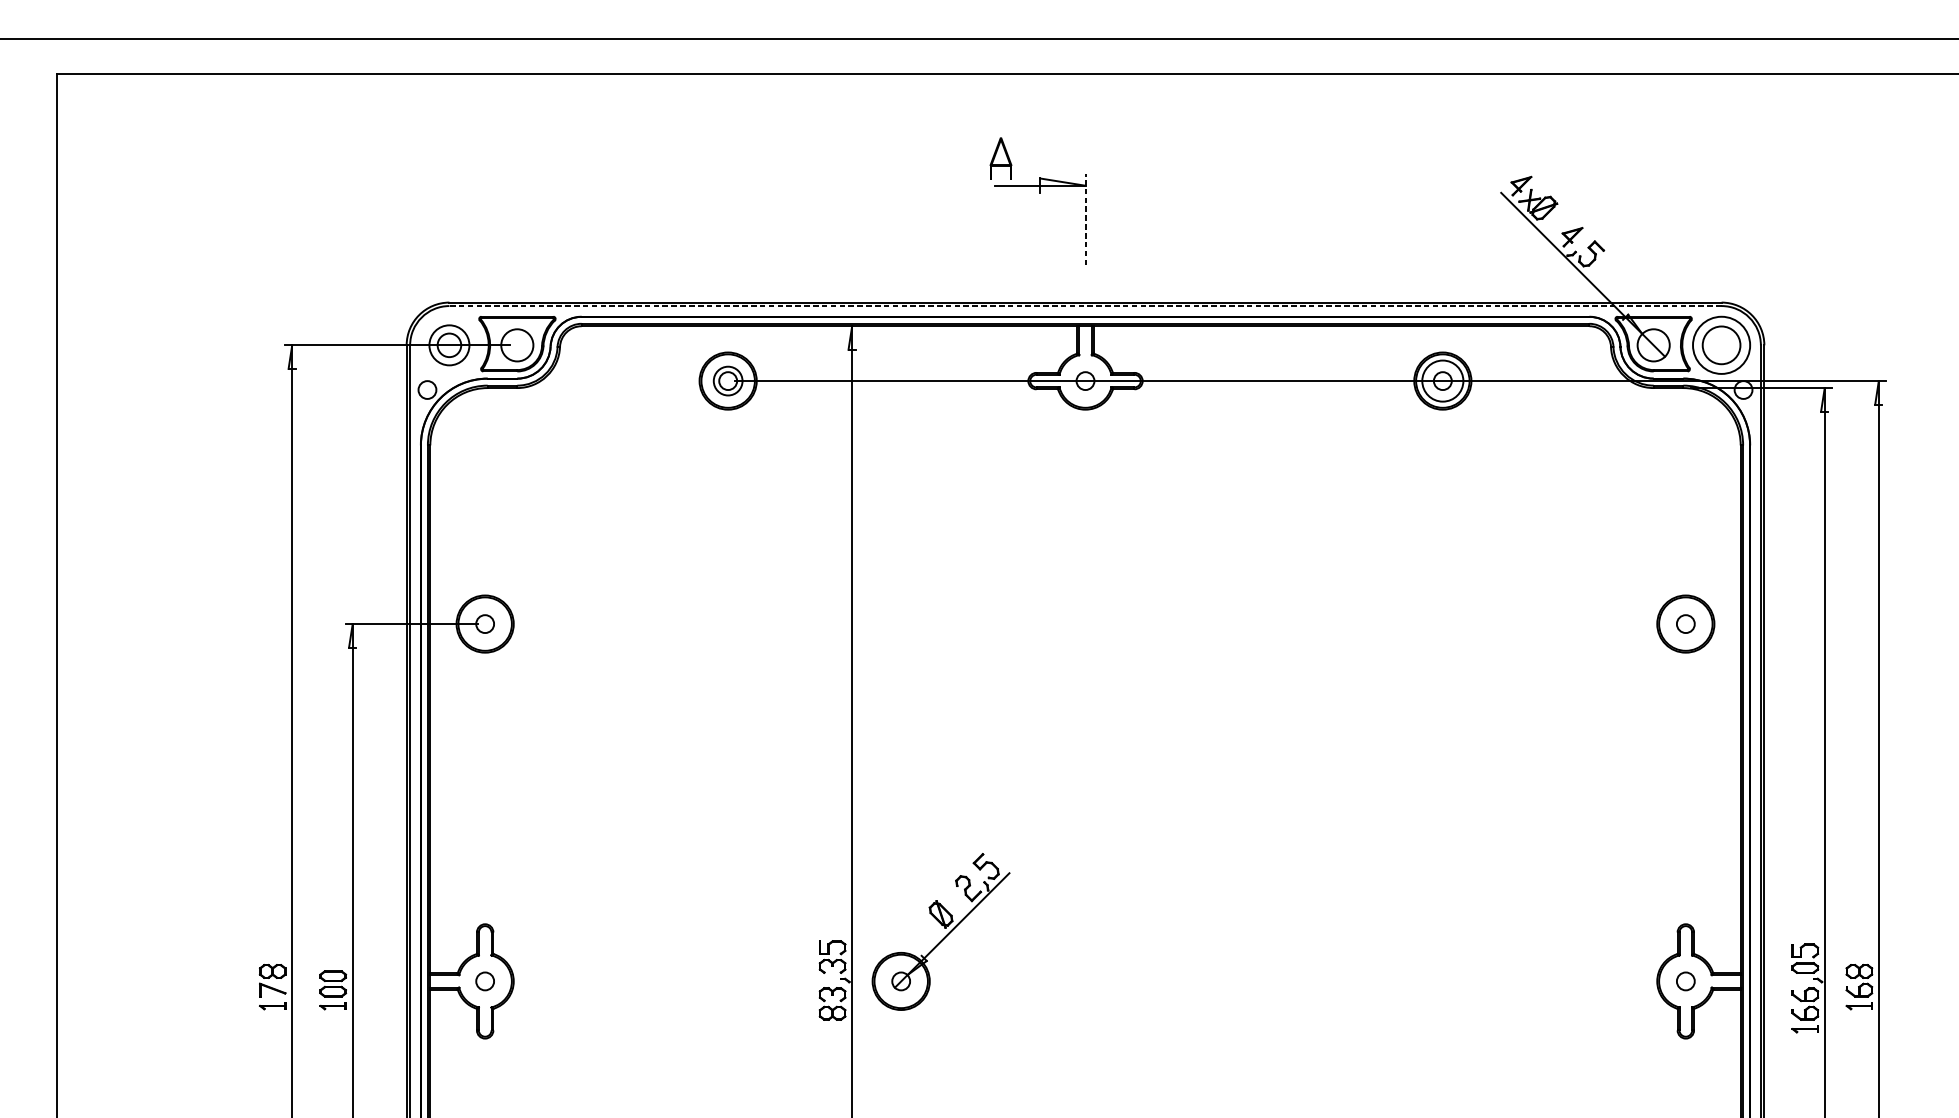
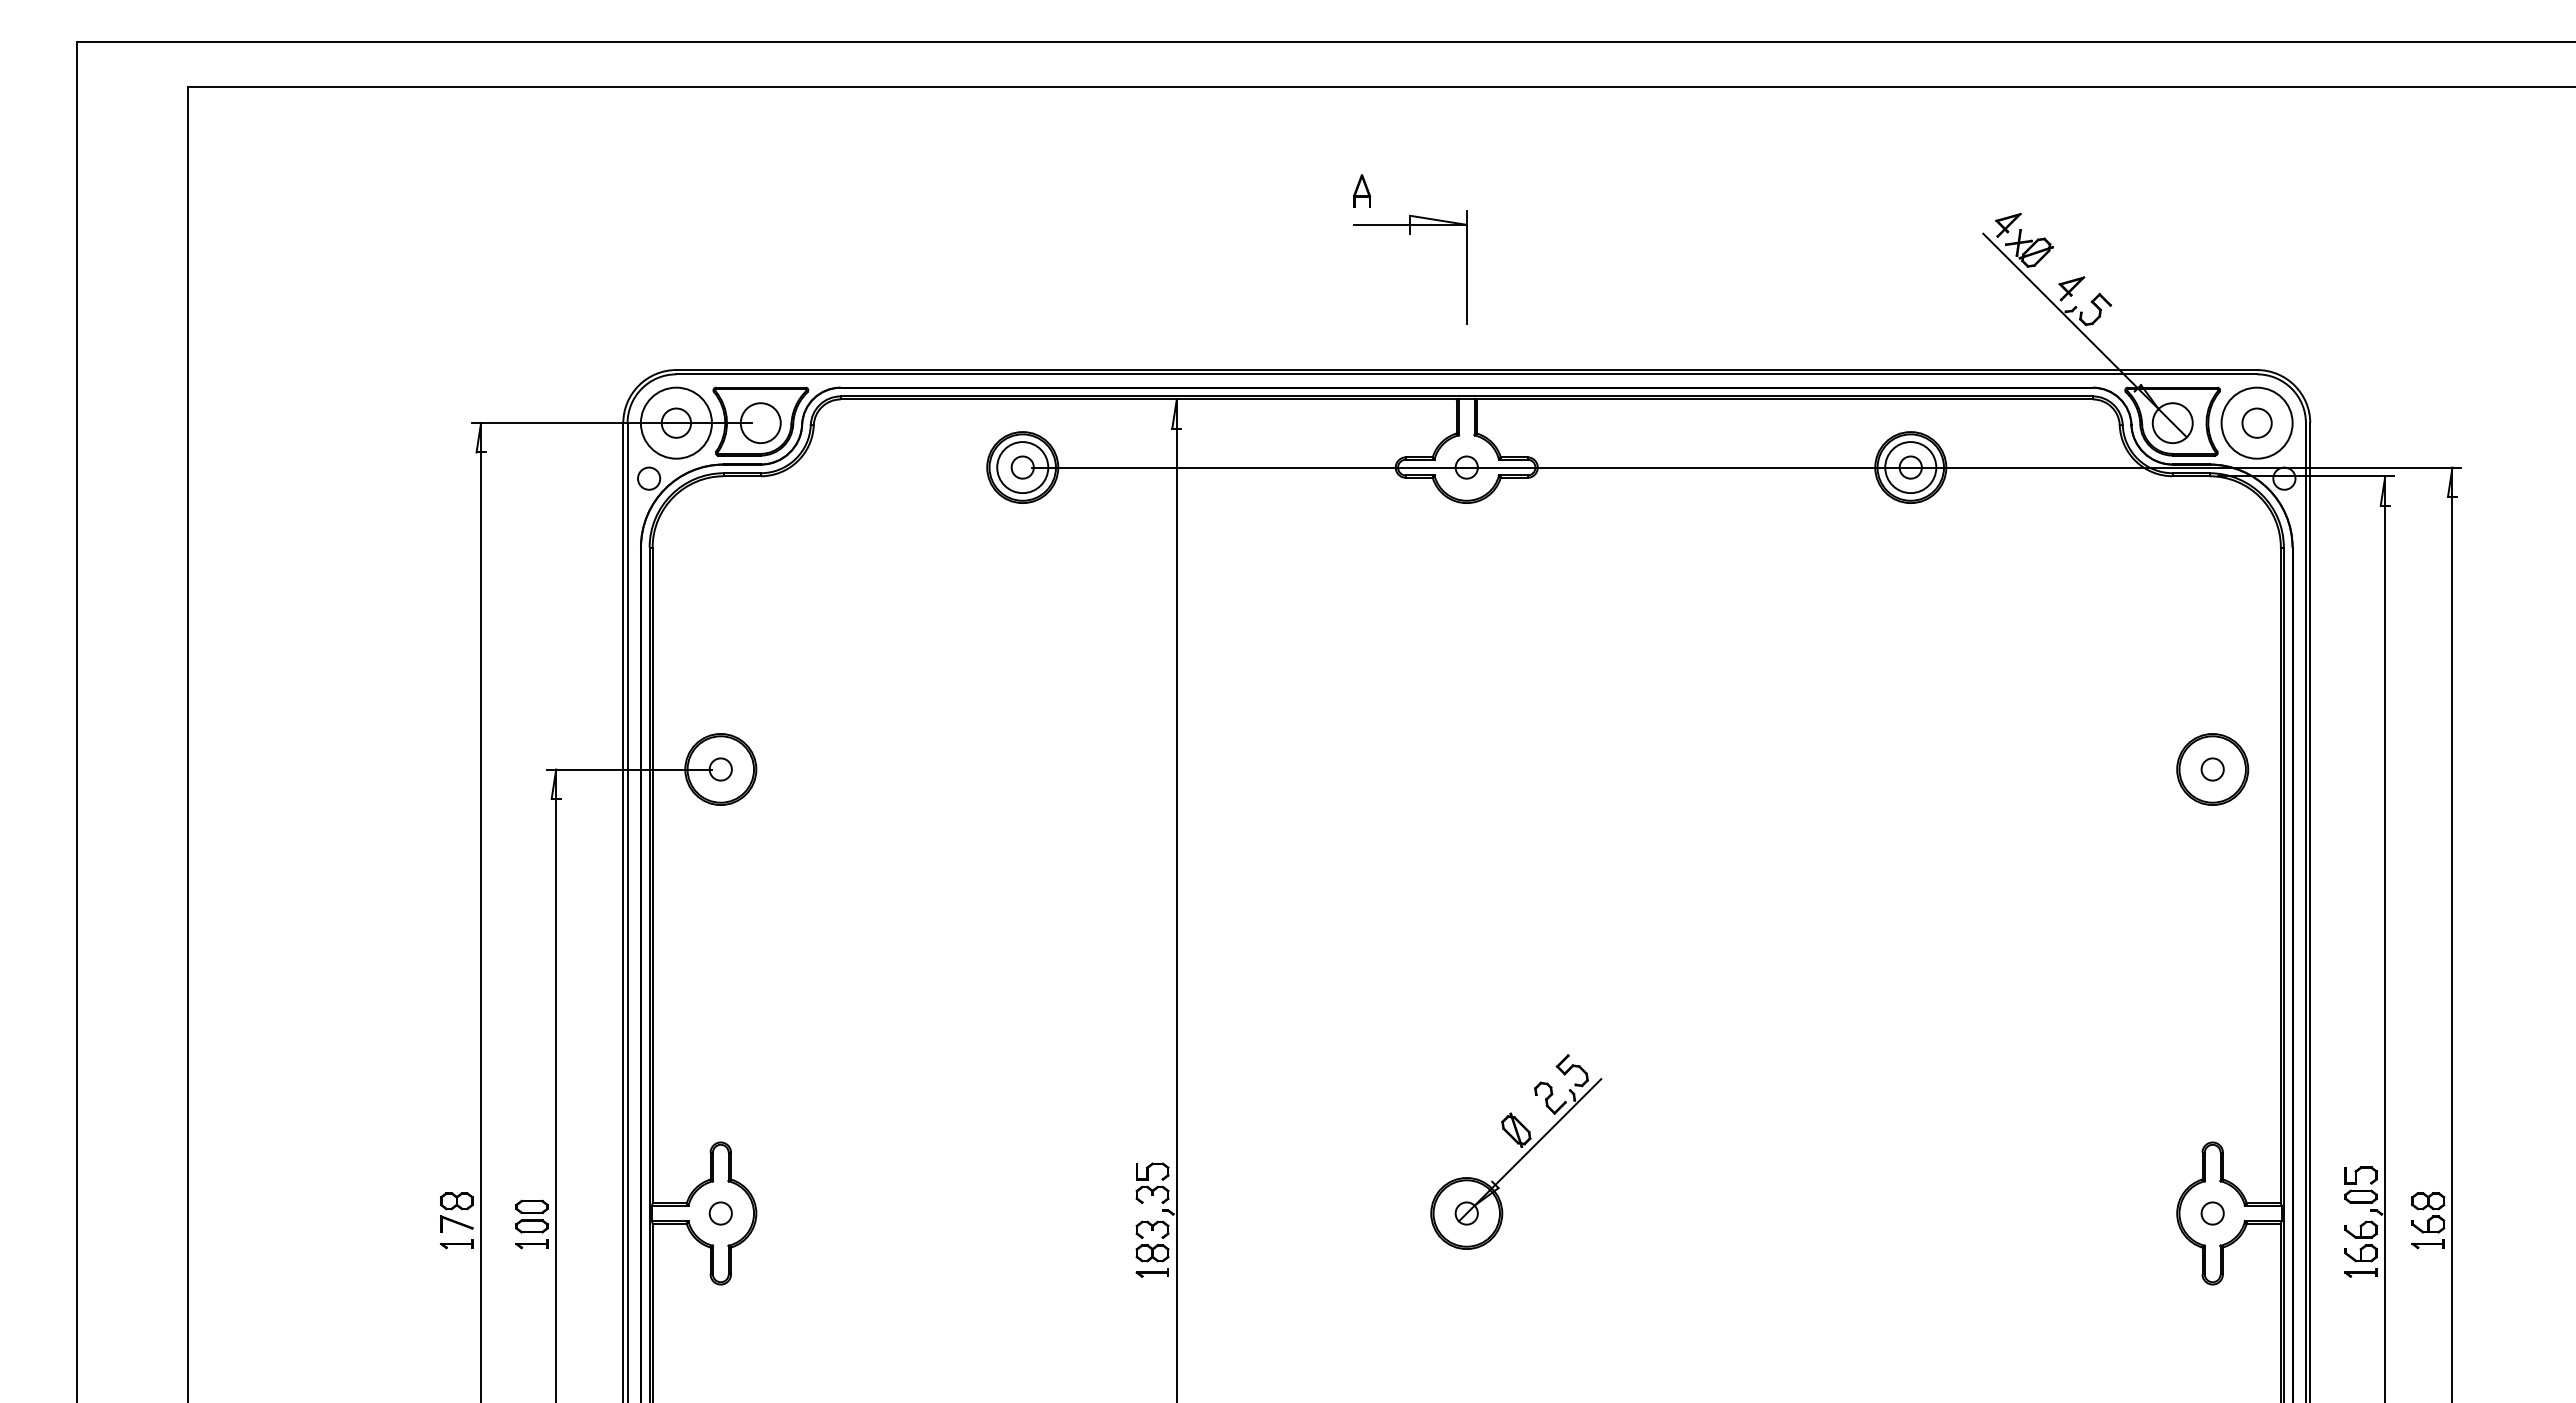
part: (1001, 158) -> (1362, 190), size x0.62
line: (1085, 219) -> (1466, 266), dashed -> solid
line: (1085, 306) -> (1466, 374), dashed -> solid
circle: (448, 344) -> (675, 422), size x1.43
circle: (1721, 344) -> (2256, 422), size x0.62
circle: (727, 381) -> (1022, 467), size x1.43
part: (941, 931) -> (1516, 1151), moved
part: (831, 1028) -> (1151, 1272), added

